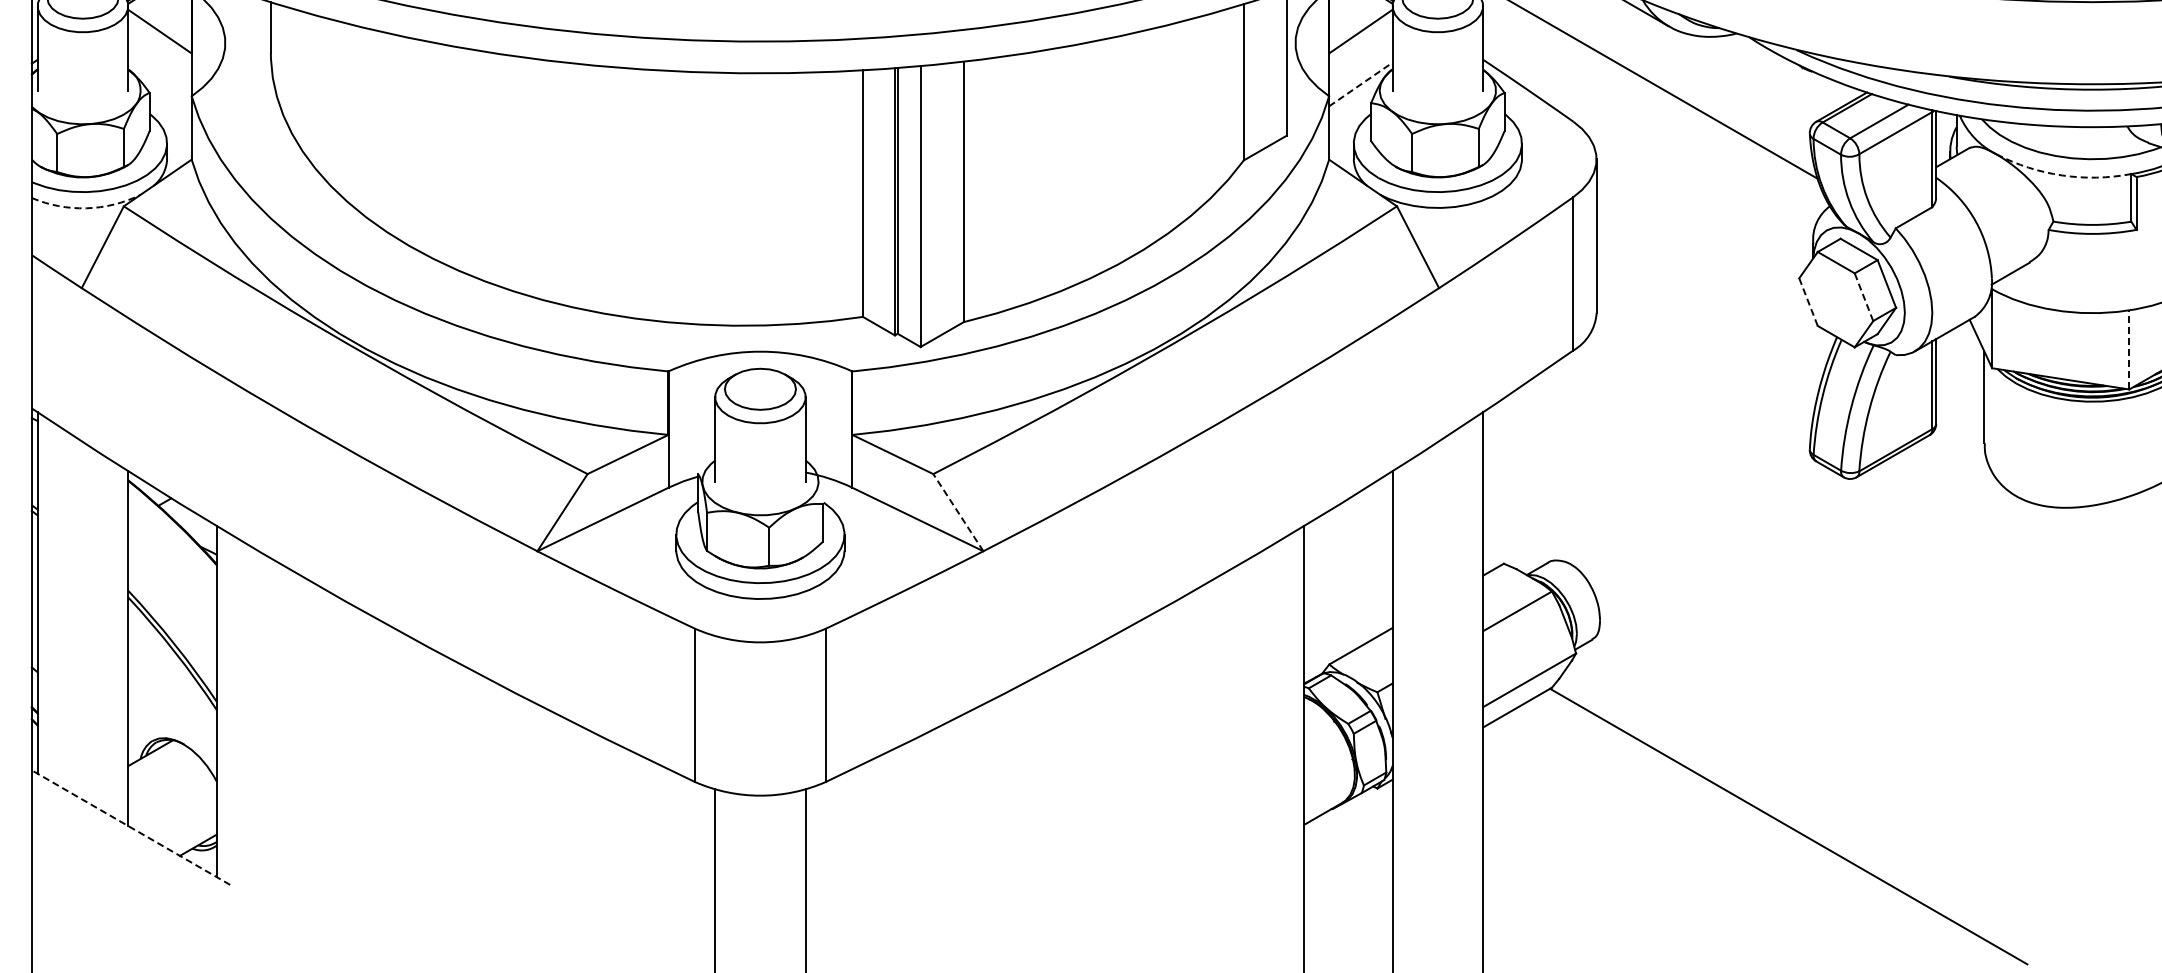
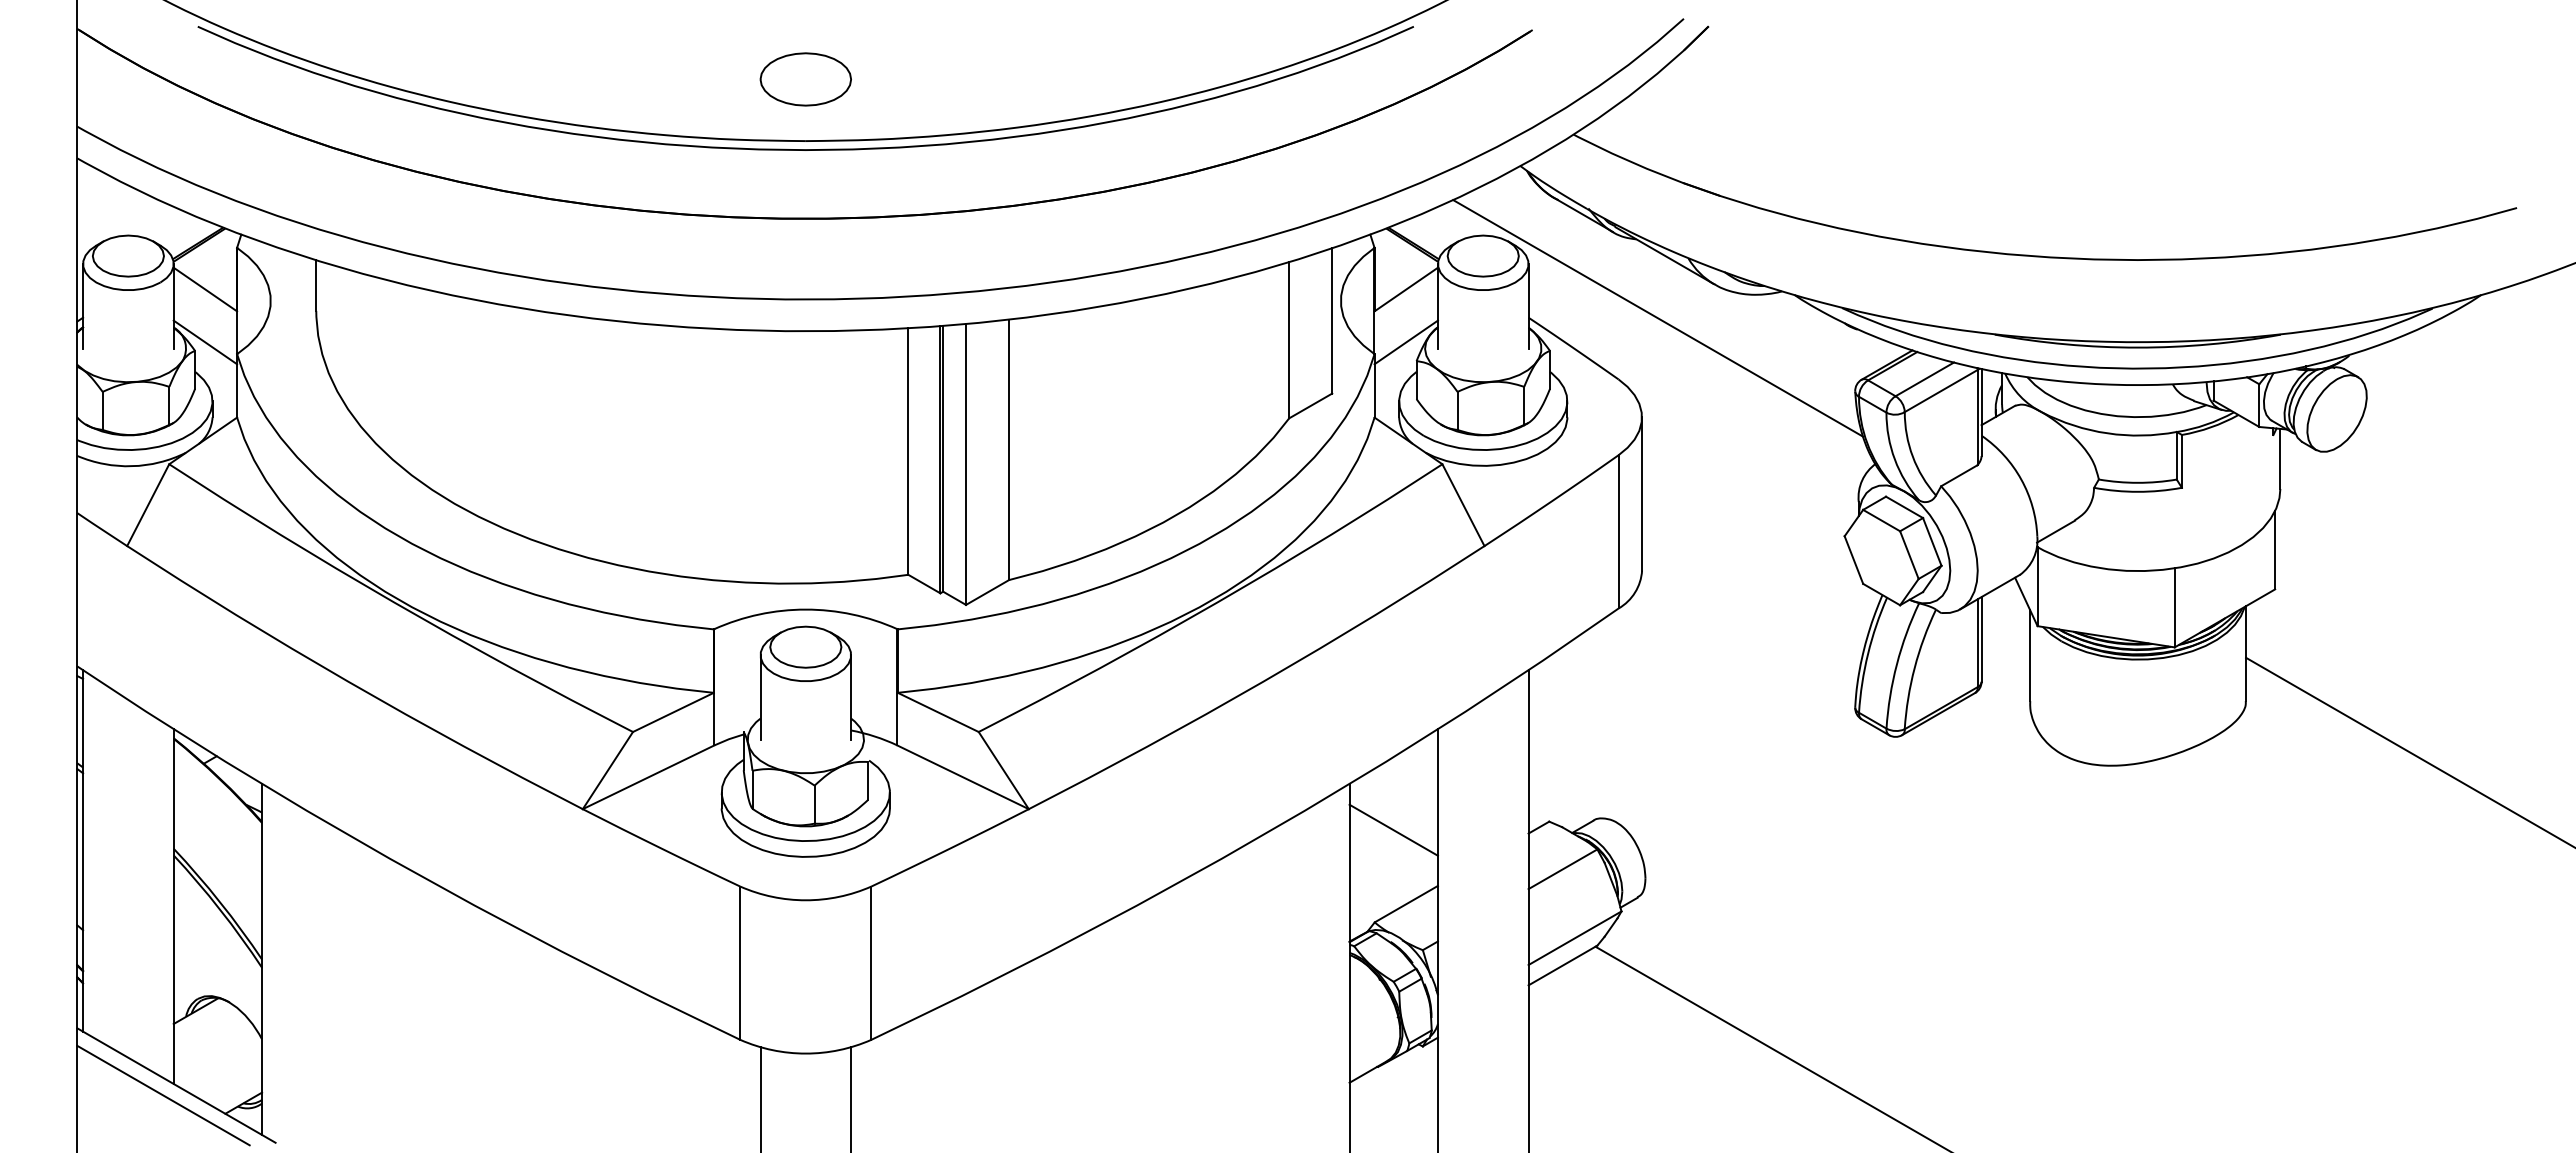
line: (160, 84) -> (205, 342), added
line: (1361, 84) -> (1406, 342), dashed -> solid
arc: (2062, 175) -> (2107, 433), dashed -> solid
arc: (87, 208) -> (132, 466), dashed -> solid
line: (1864, 297) -> (1909, 555), dashed -> solid
line: (1808, 302) -> (1853, 560), dashed -> solid
line: (2129, 349) -> (2174, 607), dashed -> solid
line: (958, 512) -> (1003, 770), dashed -> solid
line: (1348, 571) -> (1393, 829), added
line: (131, 827) -> (176, 1085), dashed -> solid
line: (118, 837) -> (163, 1095), added

